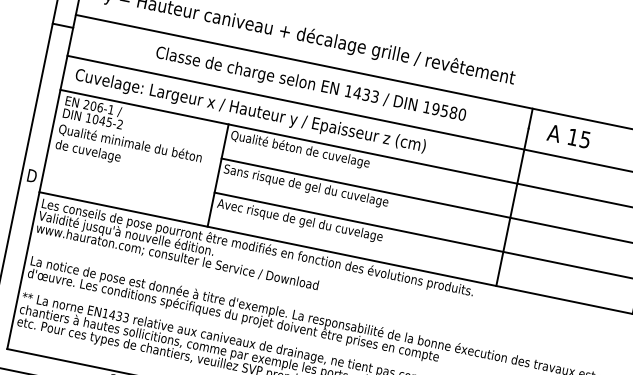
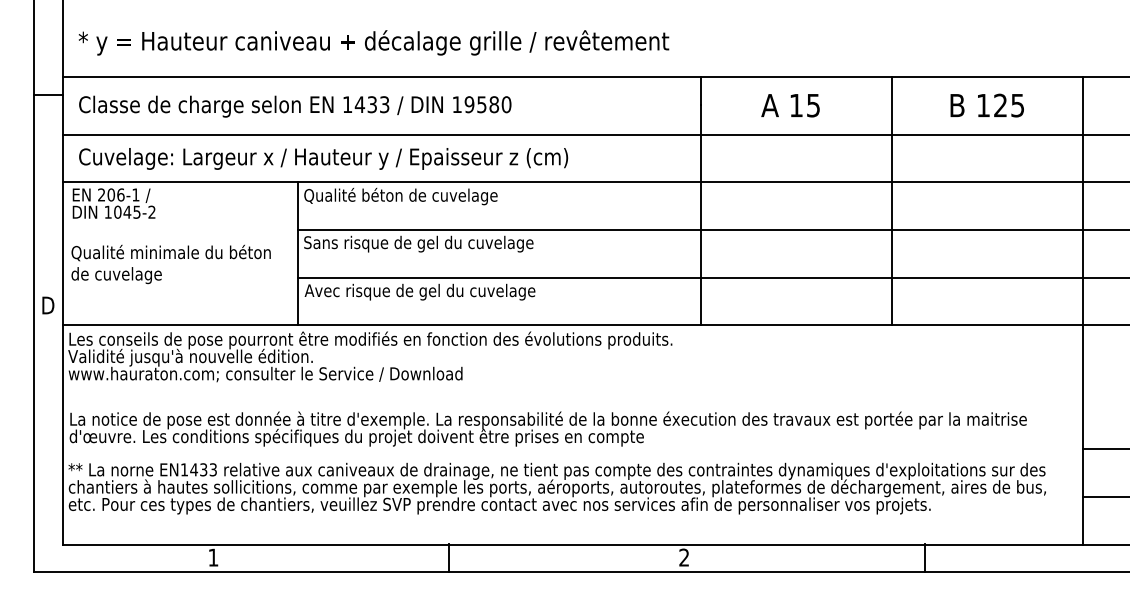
text: (311, 84) -> (295, 106), moved
text: (568, 136) -> (790, 105), moved
text: (128, 151) -> (170, 264), moved

